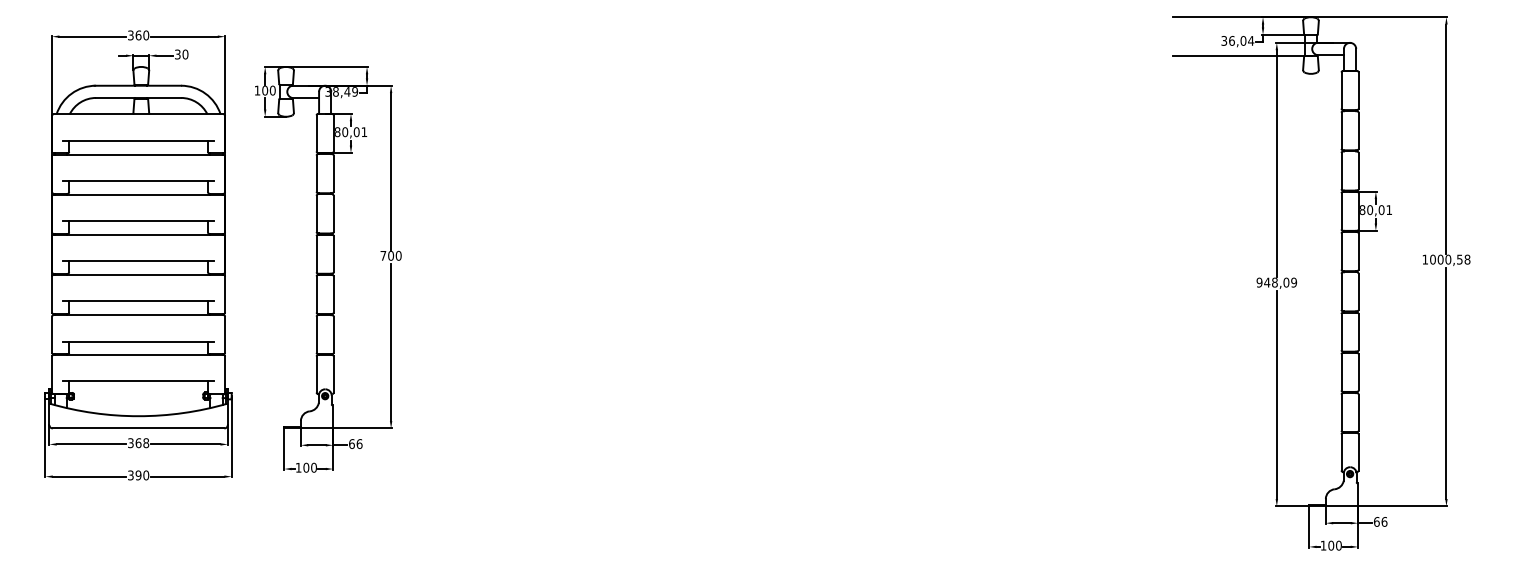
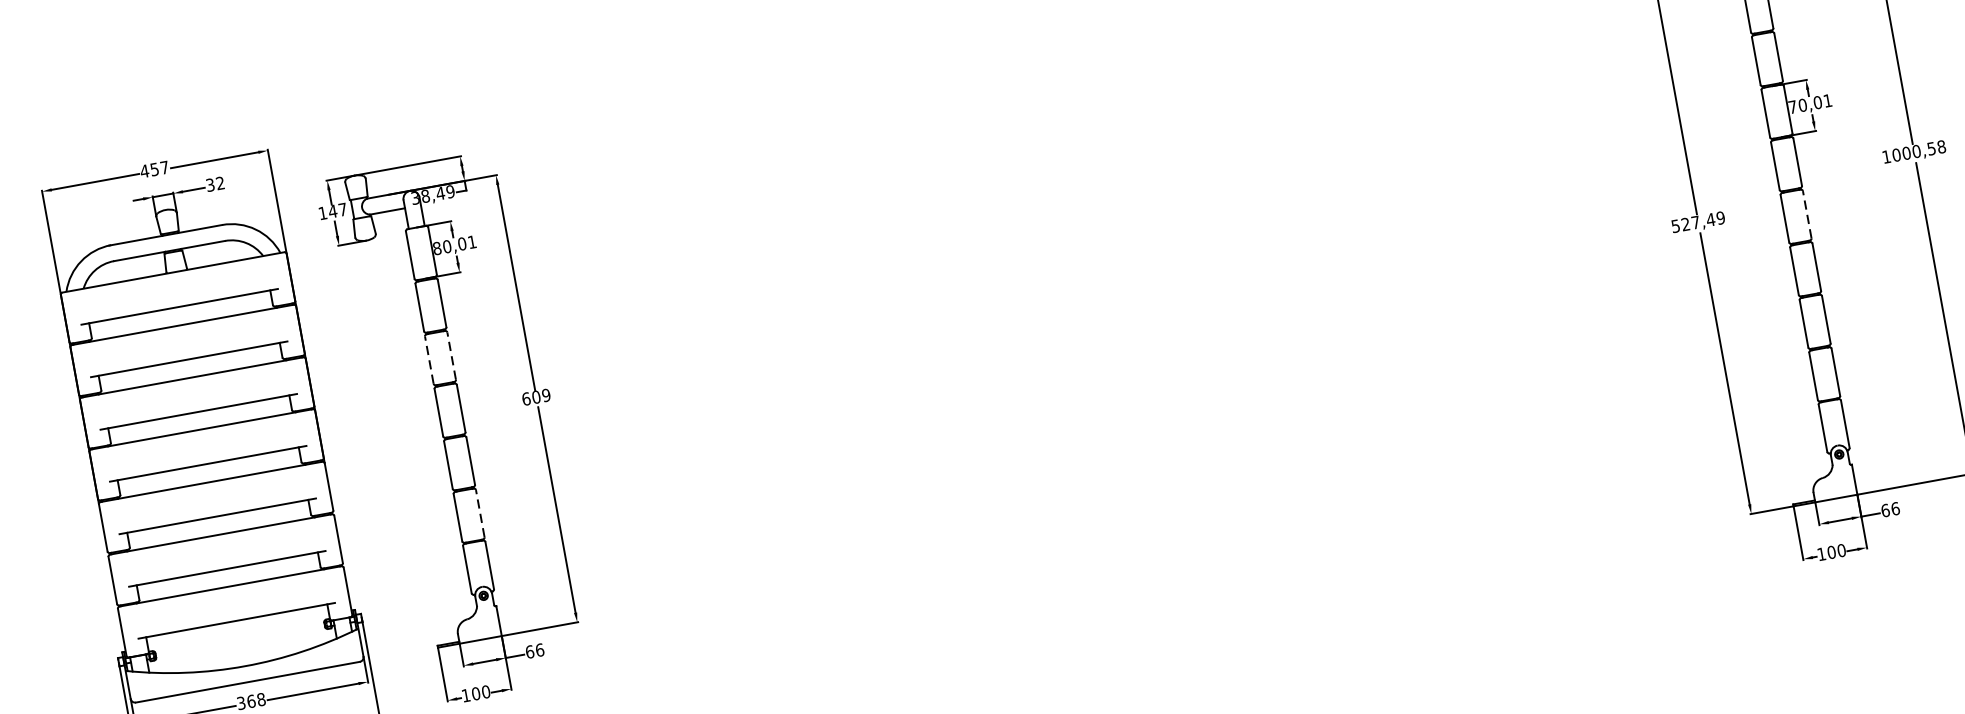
text: (138, 35) -> (154, 169), 360 -> 457
text: (185, 54) -> (220, 183), 30 -> 32
text: (268, 90) -> (337, 210), 100 -> 147
text: (1362, 210) -> (1792, 107), 80,01 -> 70,01
line: (316, 213) -> (429, 359), solid -> dashed
line: (333, 213) -> (451, 355), solid -> dashed
text: (390, 255) -> (535, 396), 700 -> 609
text: (1272, 282) -> (1692, 222), 948,09 -> 527,49
line: (1358, 291) -> (1806, 214), solid -> dashed
line: (333, 334) -> (479, 513), solid -> dashed

